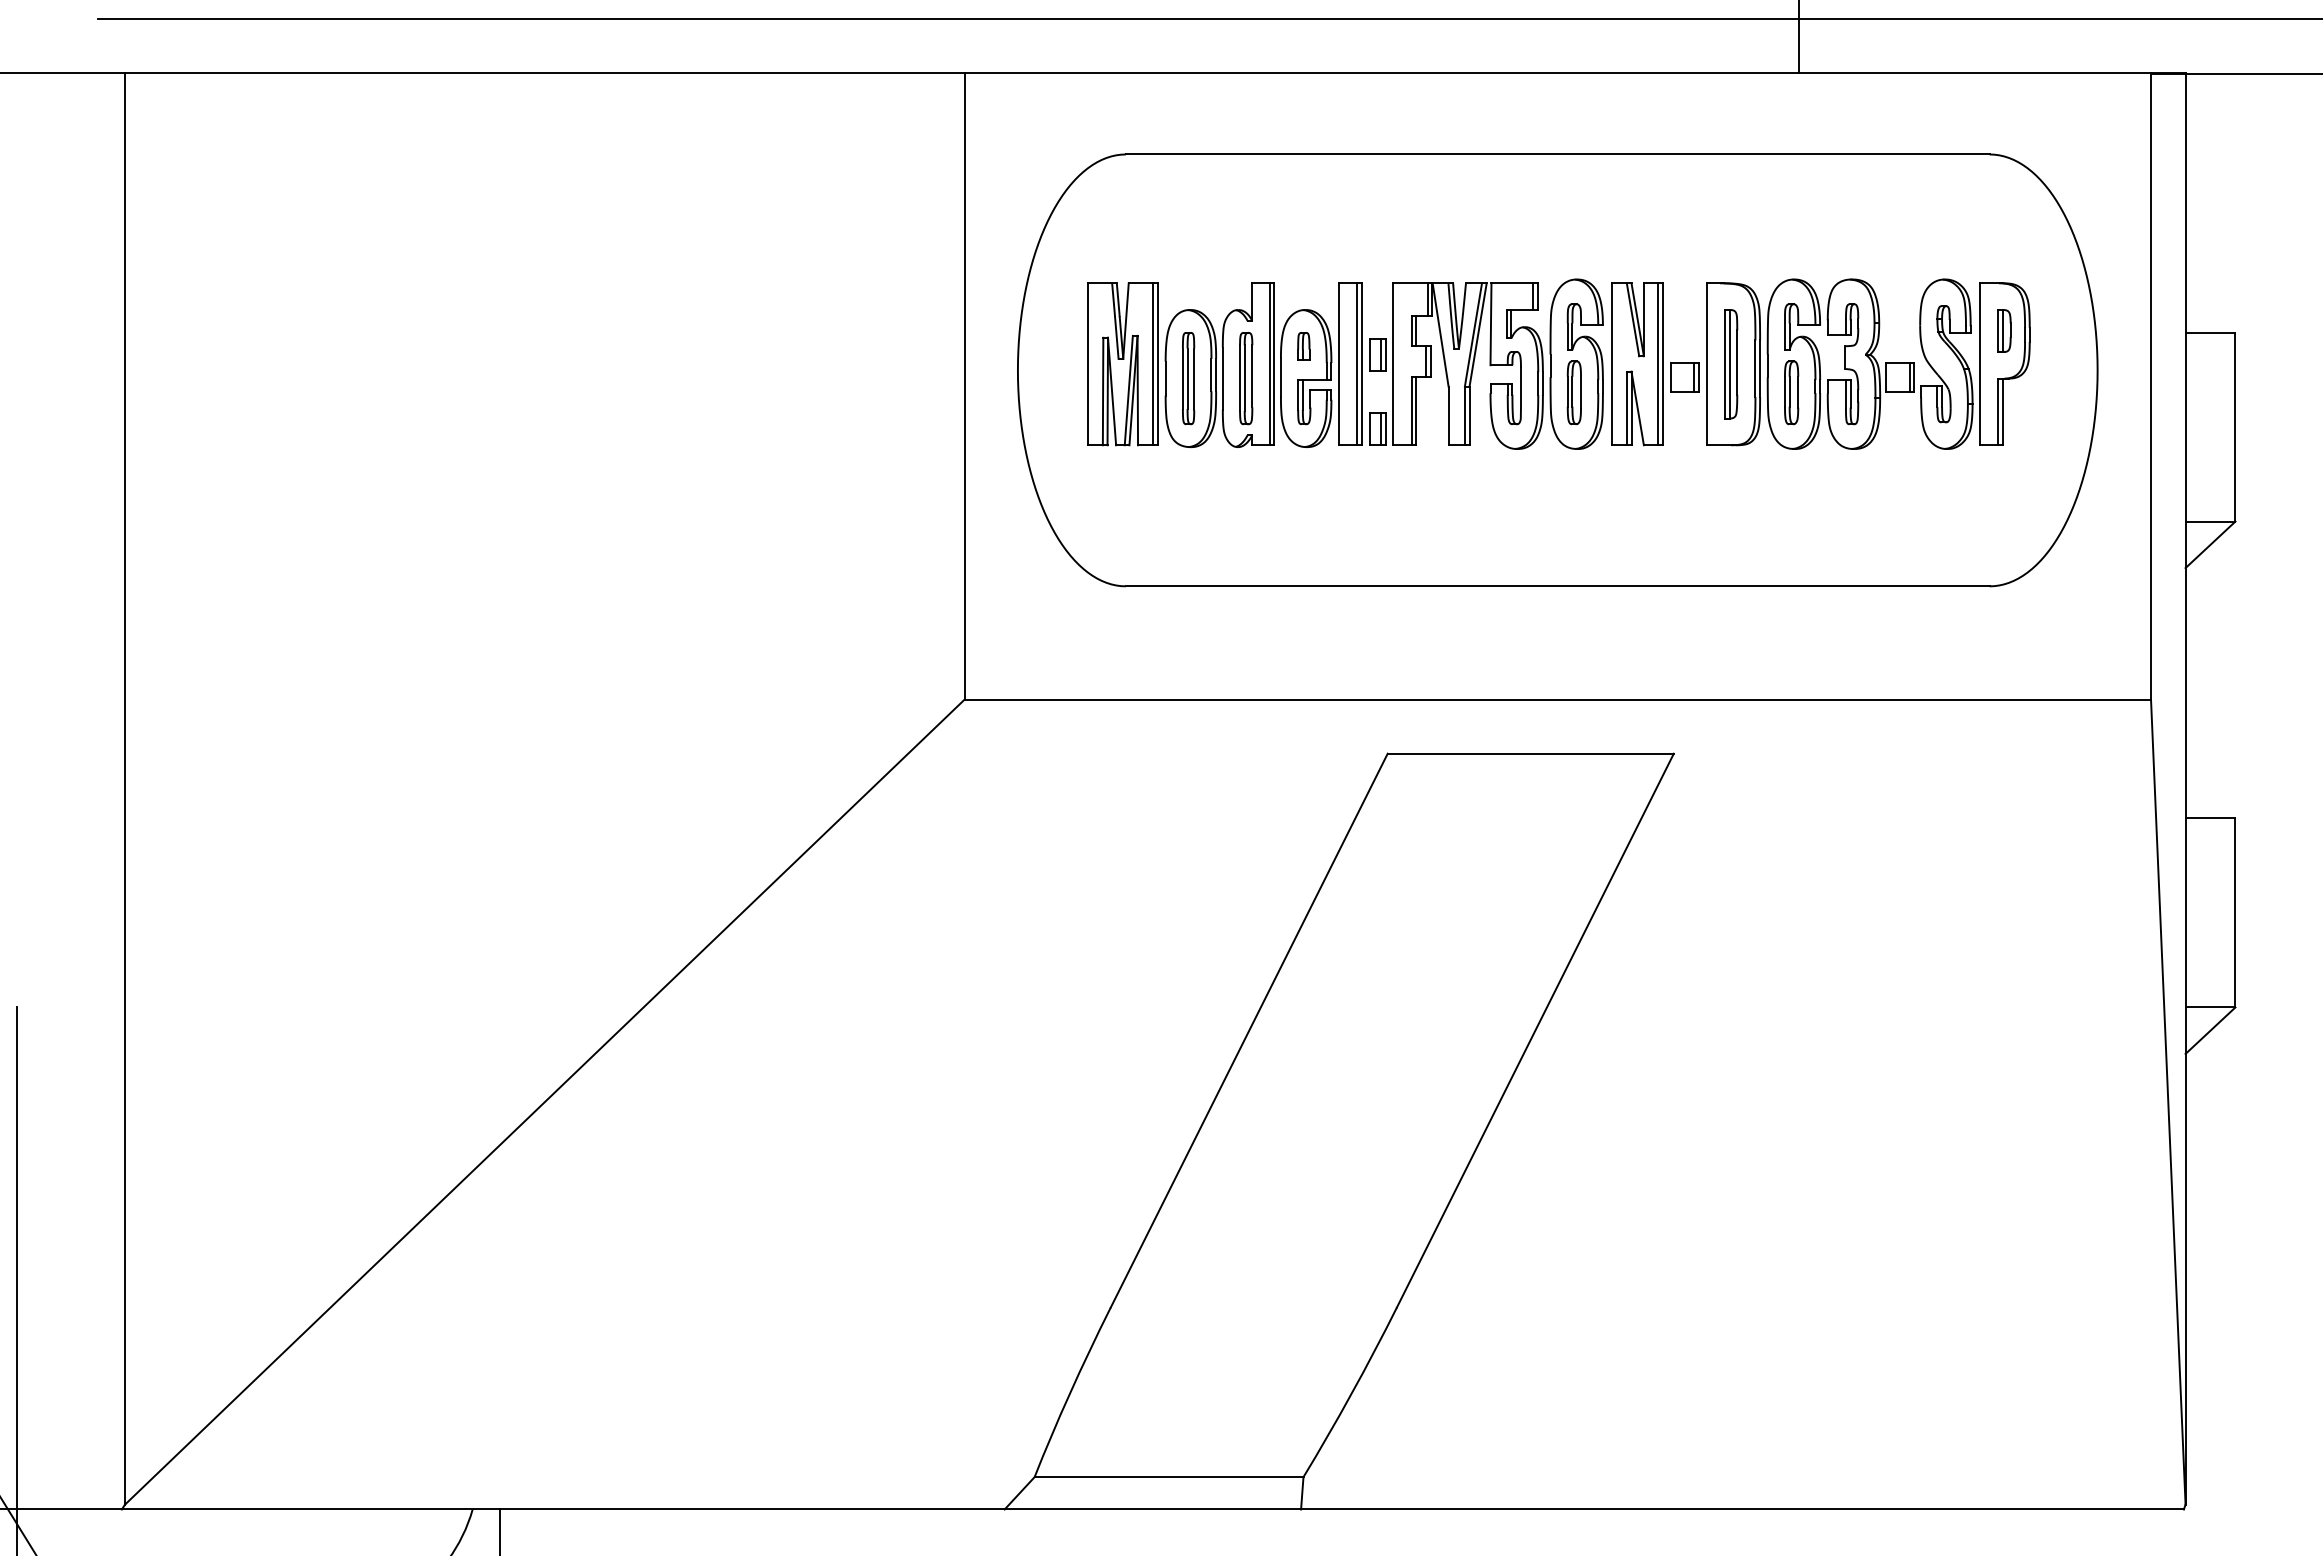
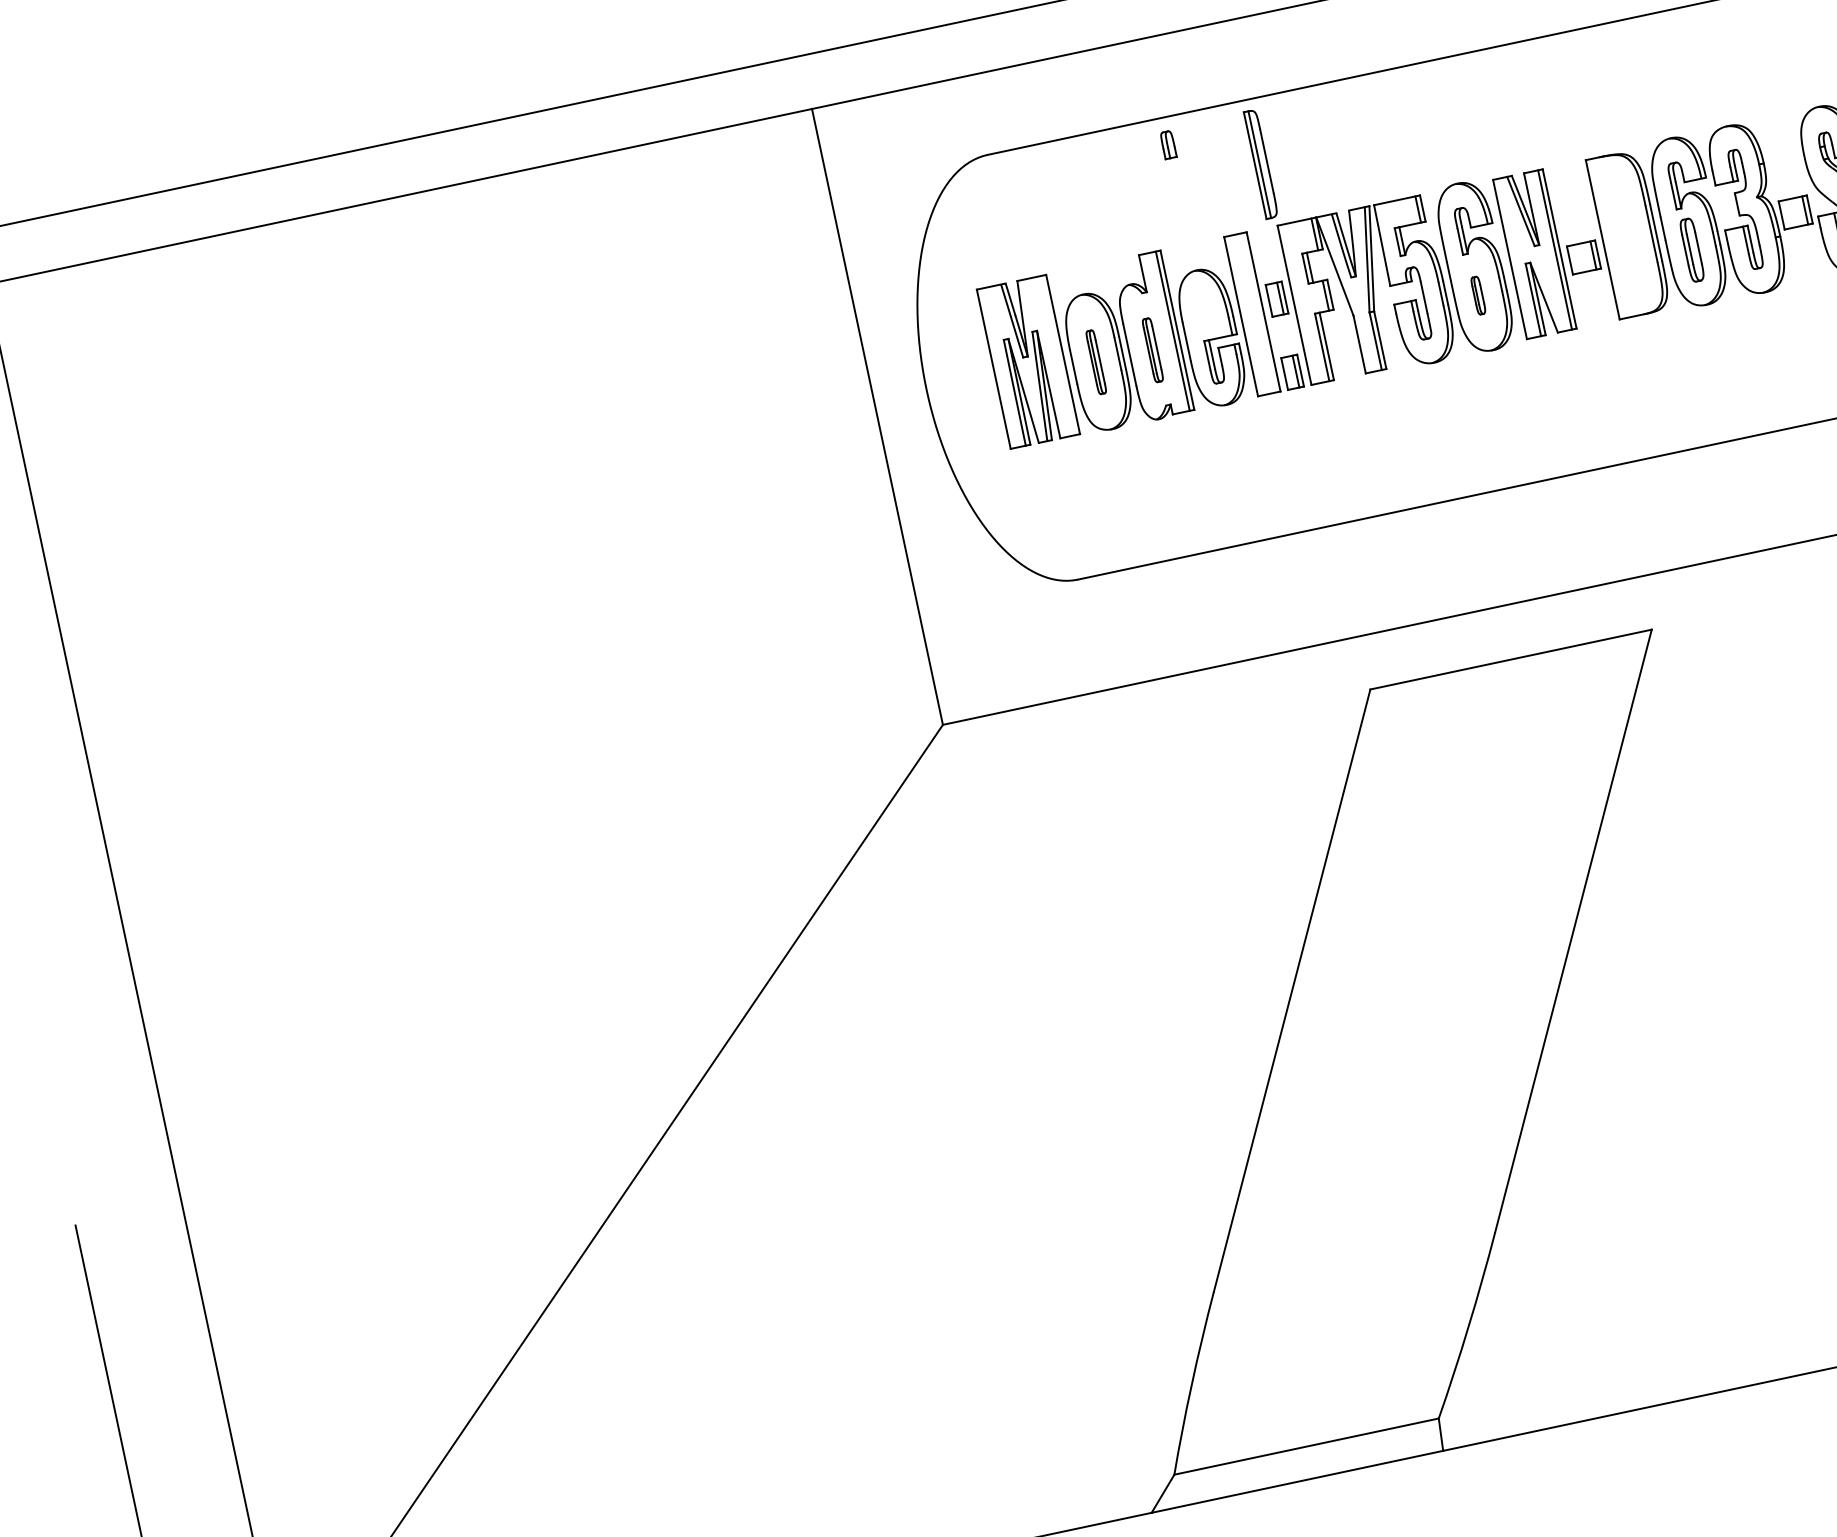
part: (1303, 346) -> (1168, 145), moved
line: (1153, 364) -> (1058, 355), removed
line: (1357, 364) -> (1259, 313), removed
part: (1731, 364) -> (1261, 164), moved
part: (1188, 378) -> (1096, 362), size x0.7
part: (1246, 378) -> (1153, 350), size x0.7
part: (1573, 392) -> (1477, 295), size x0.6

